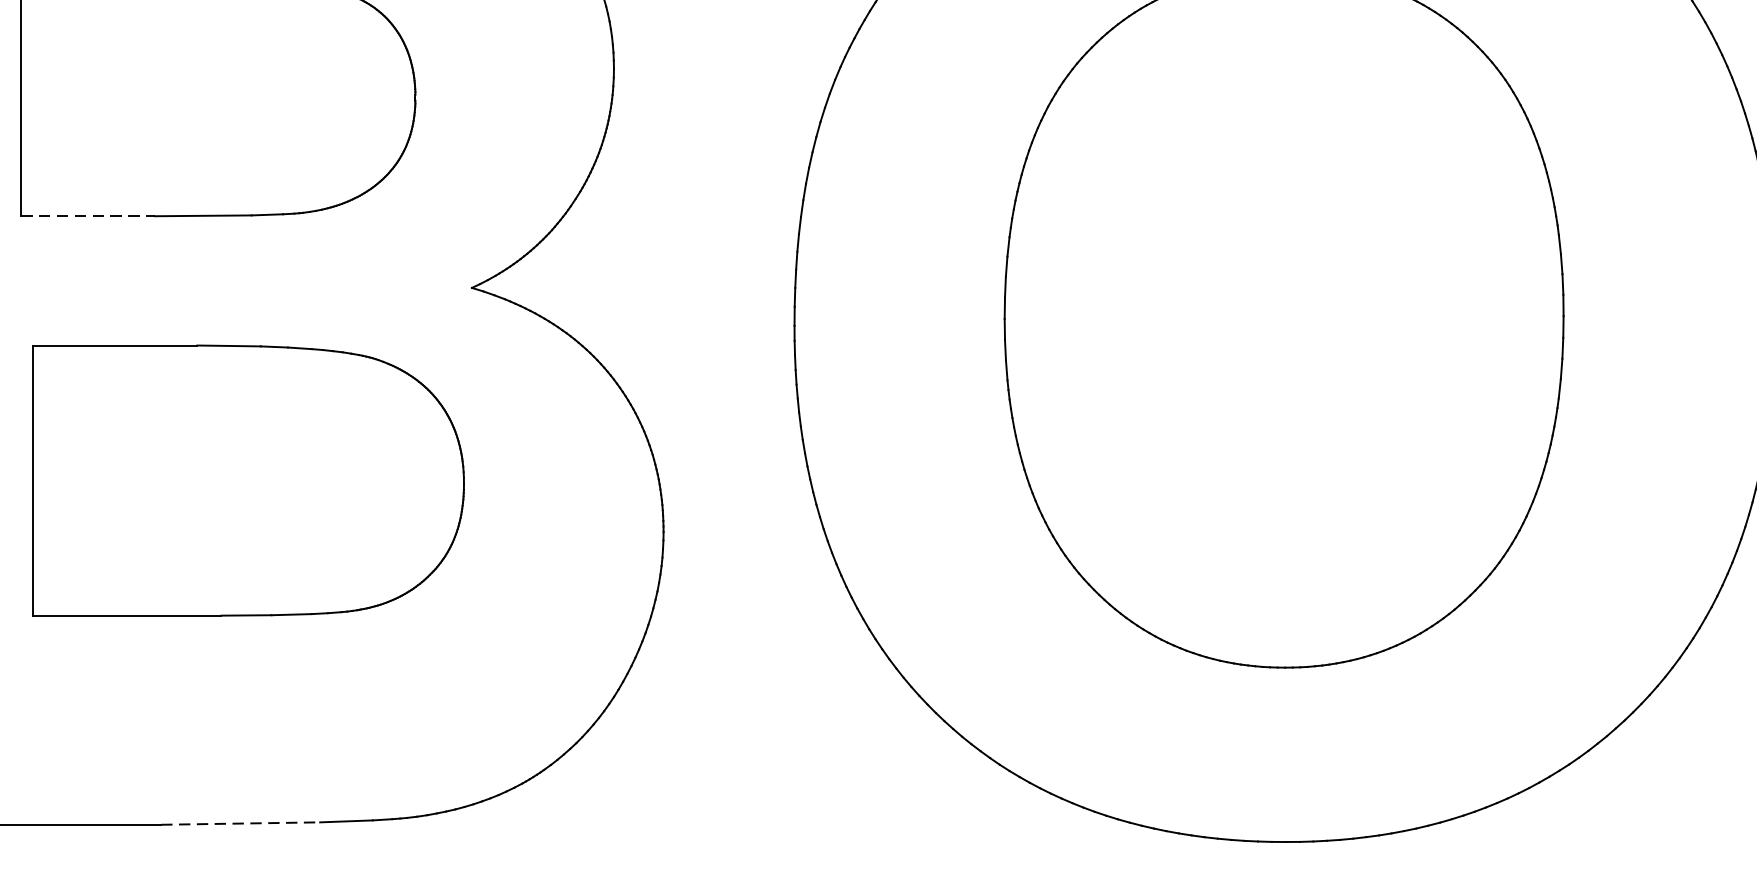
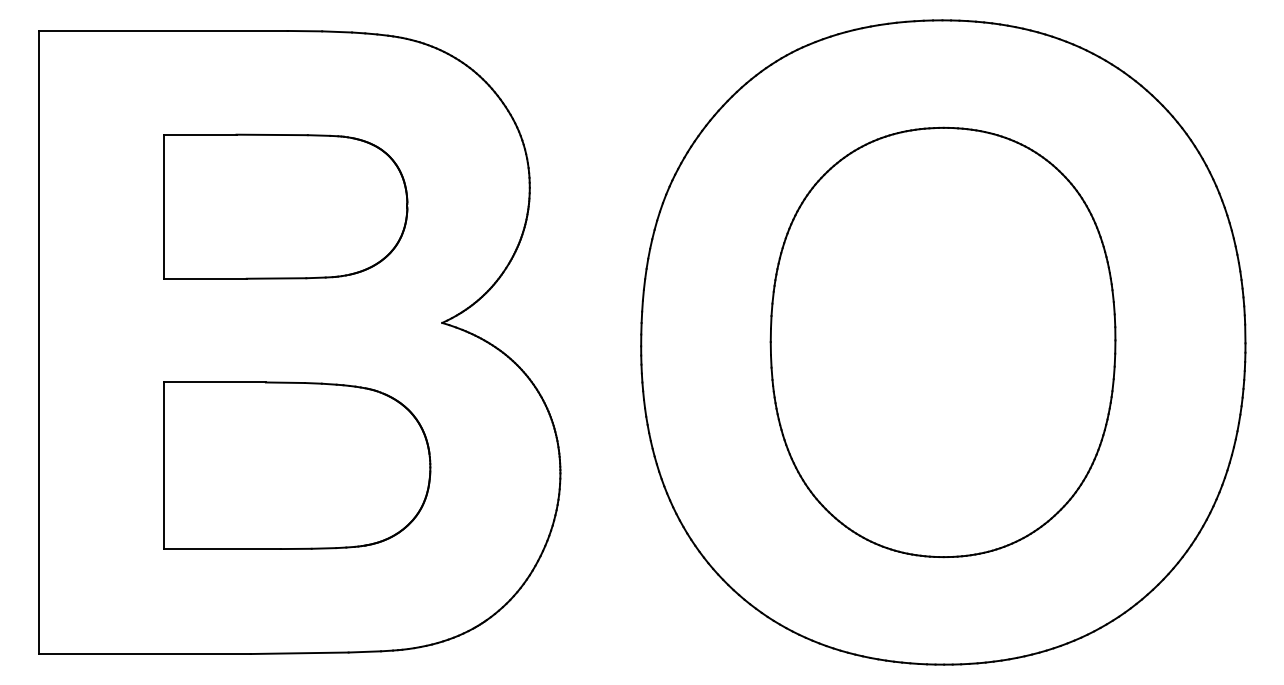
line: (89, 215) -> (206, 278), dashed -> solid
part: (248, 480) -> (297, 465), moved
line: (242, 823) -> (300, 653), dashed -> solid

